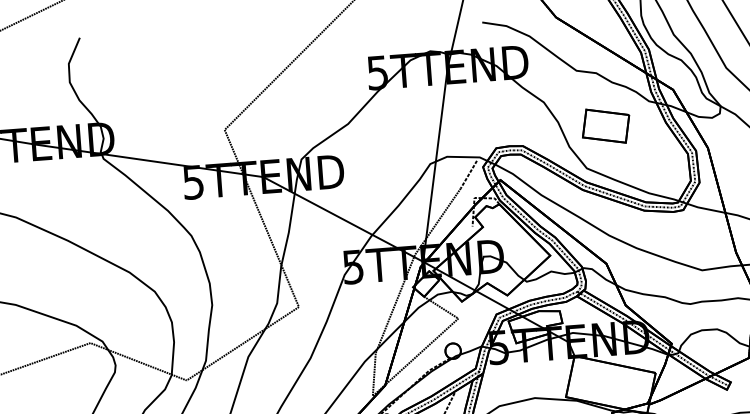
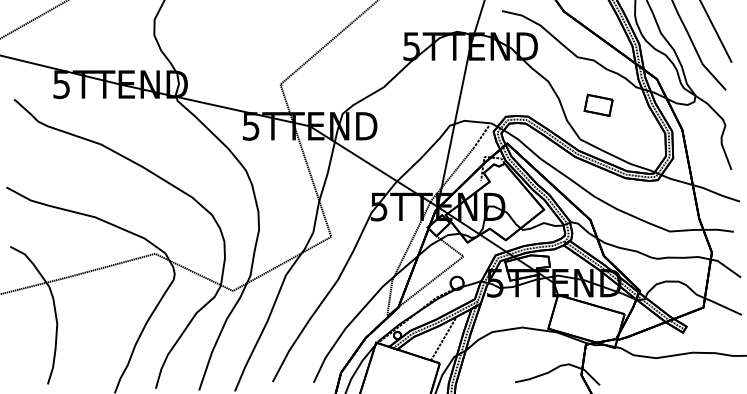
part: (605, 126) -> (598, 105), size x0.7

